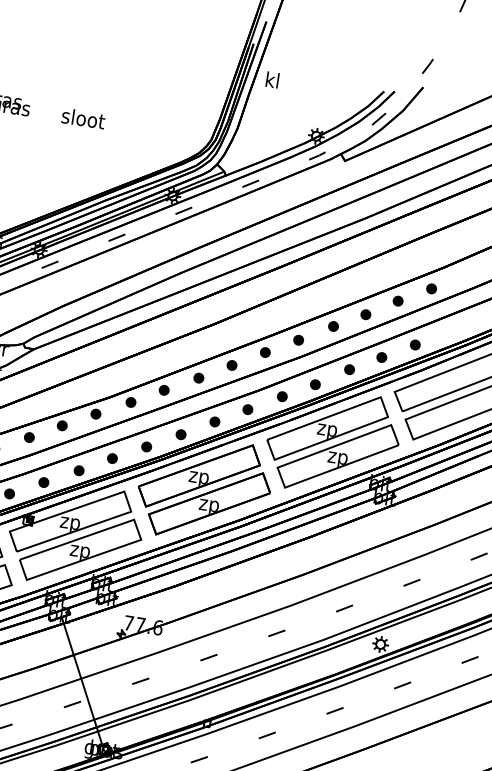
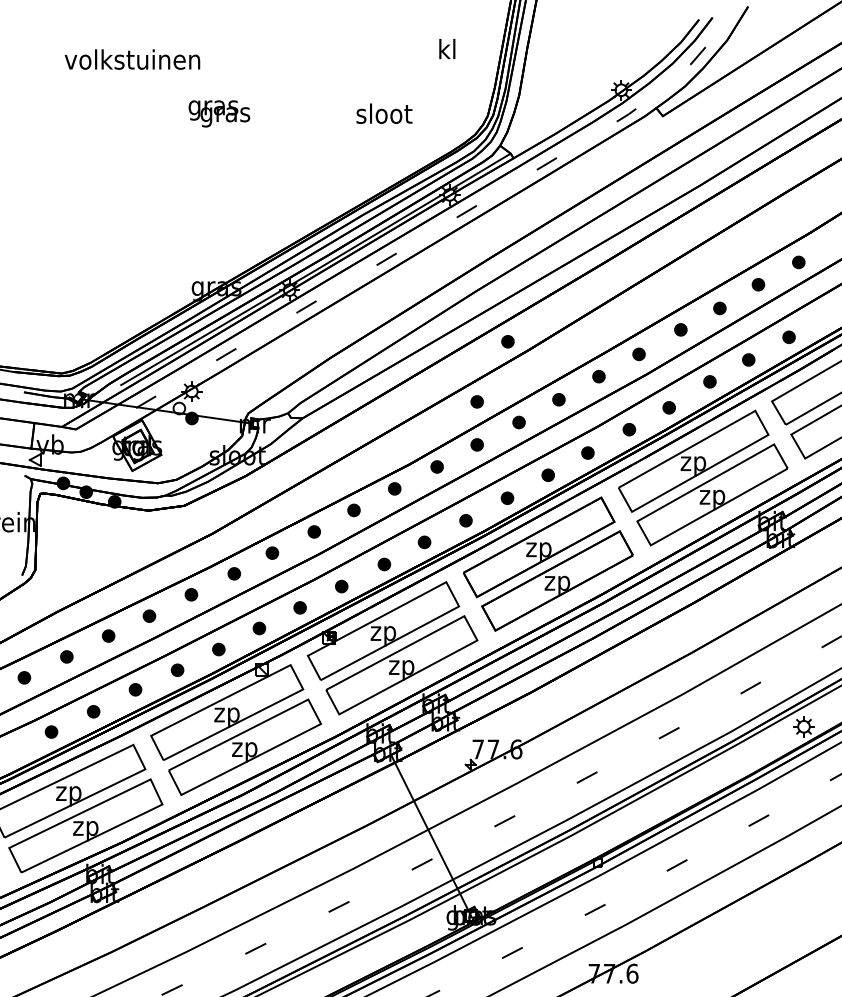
text: (272, 79) -> (447, 48), moved
text: (83, 118) -> (384, 113), moved
part: (199, 314) -> (507, 341), added
part: (168, 357) -> (476, 401), added

